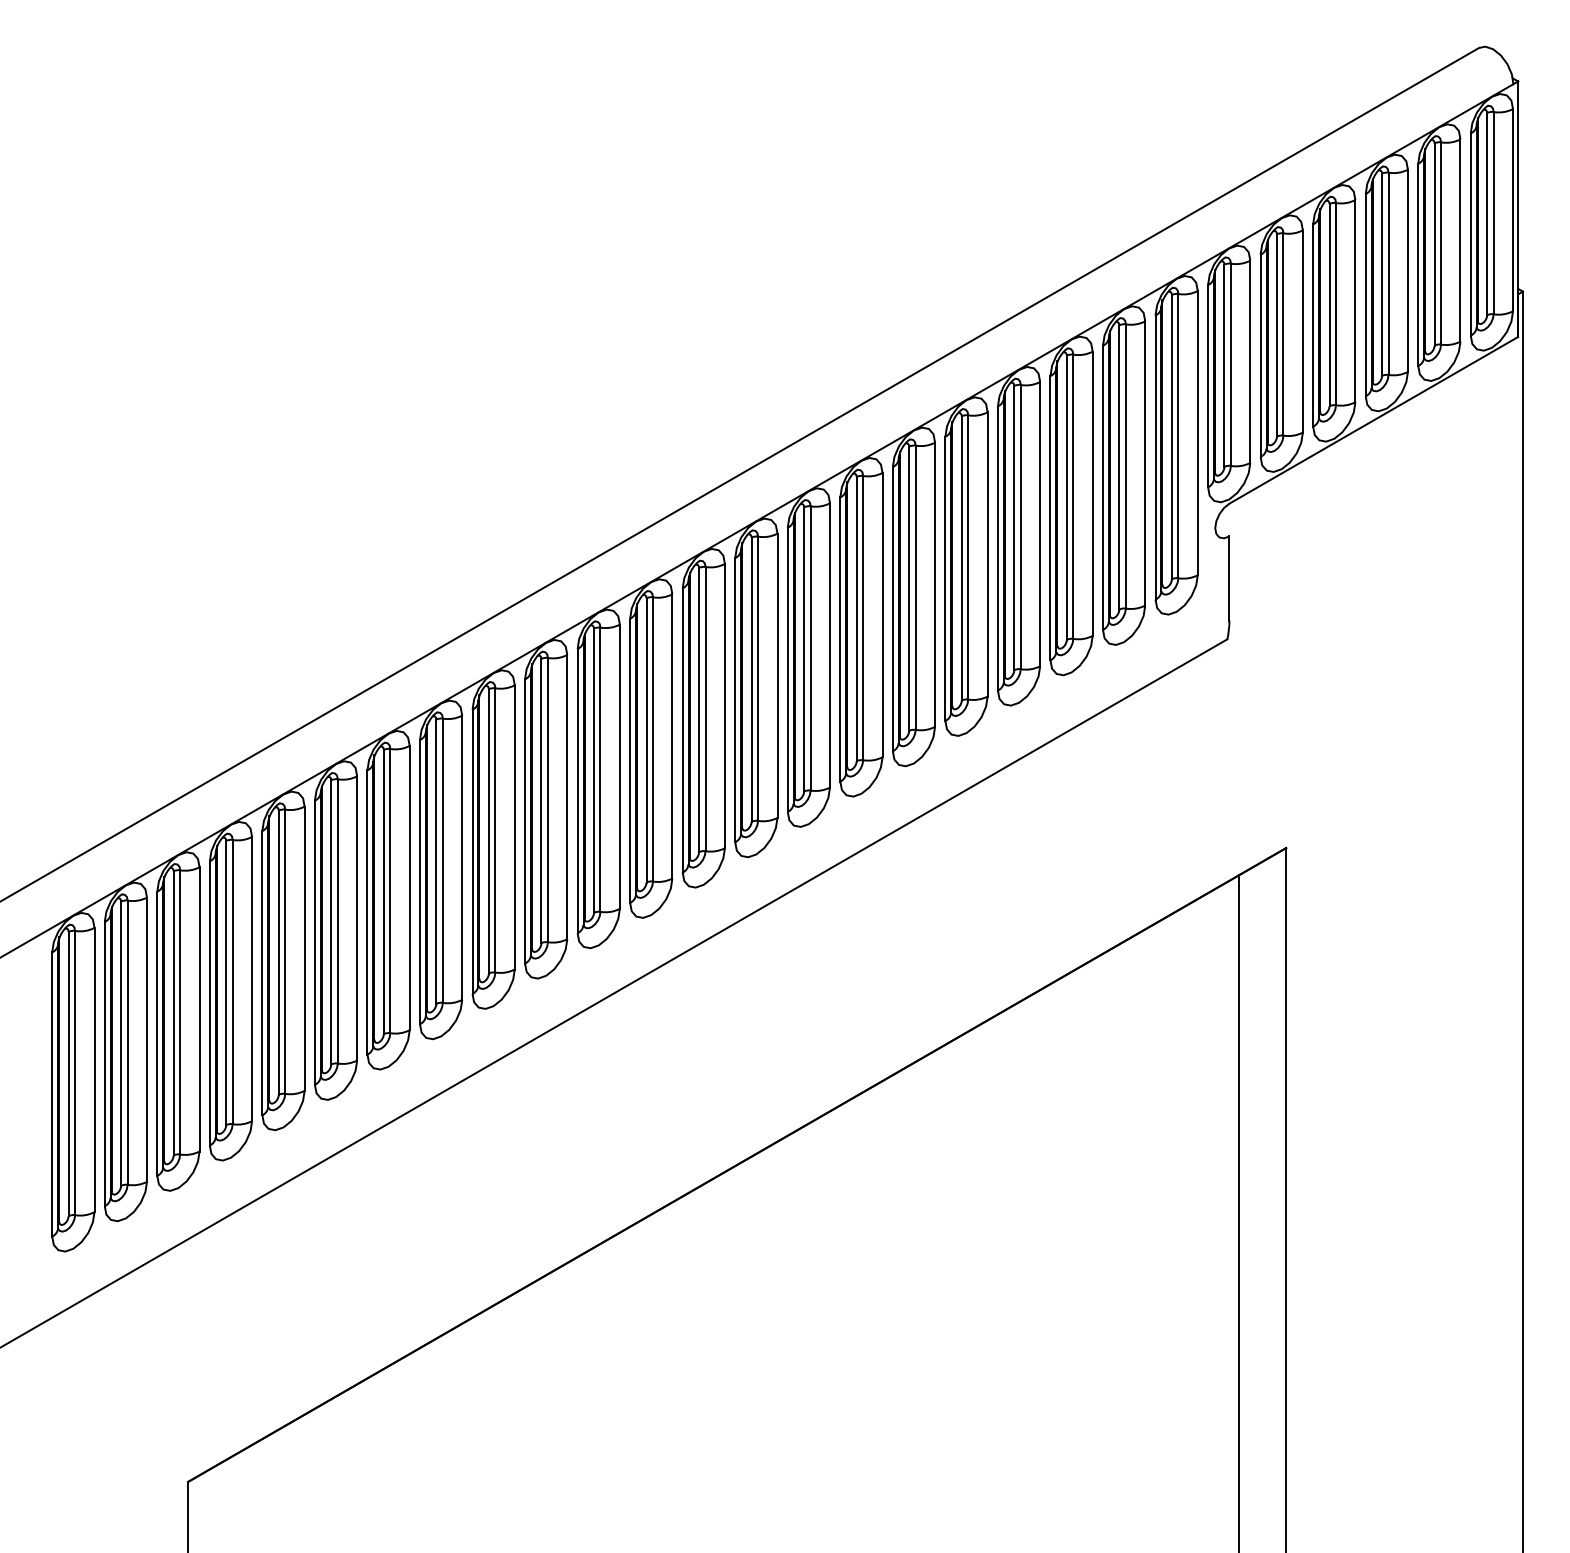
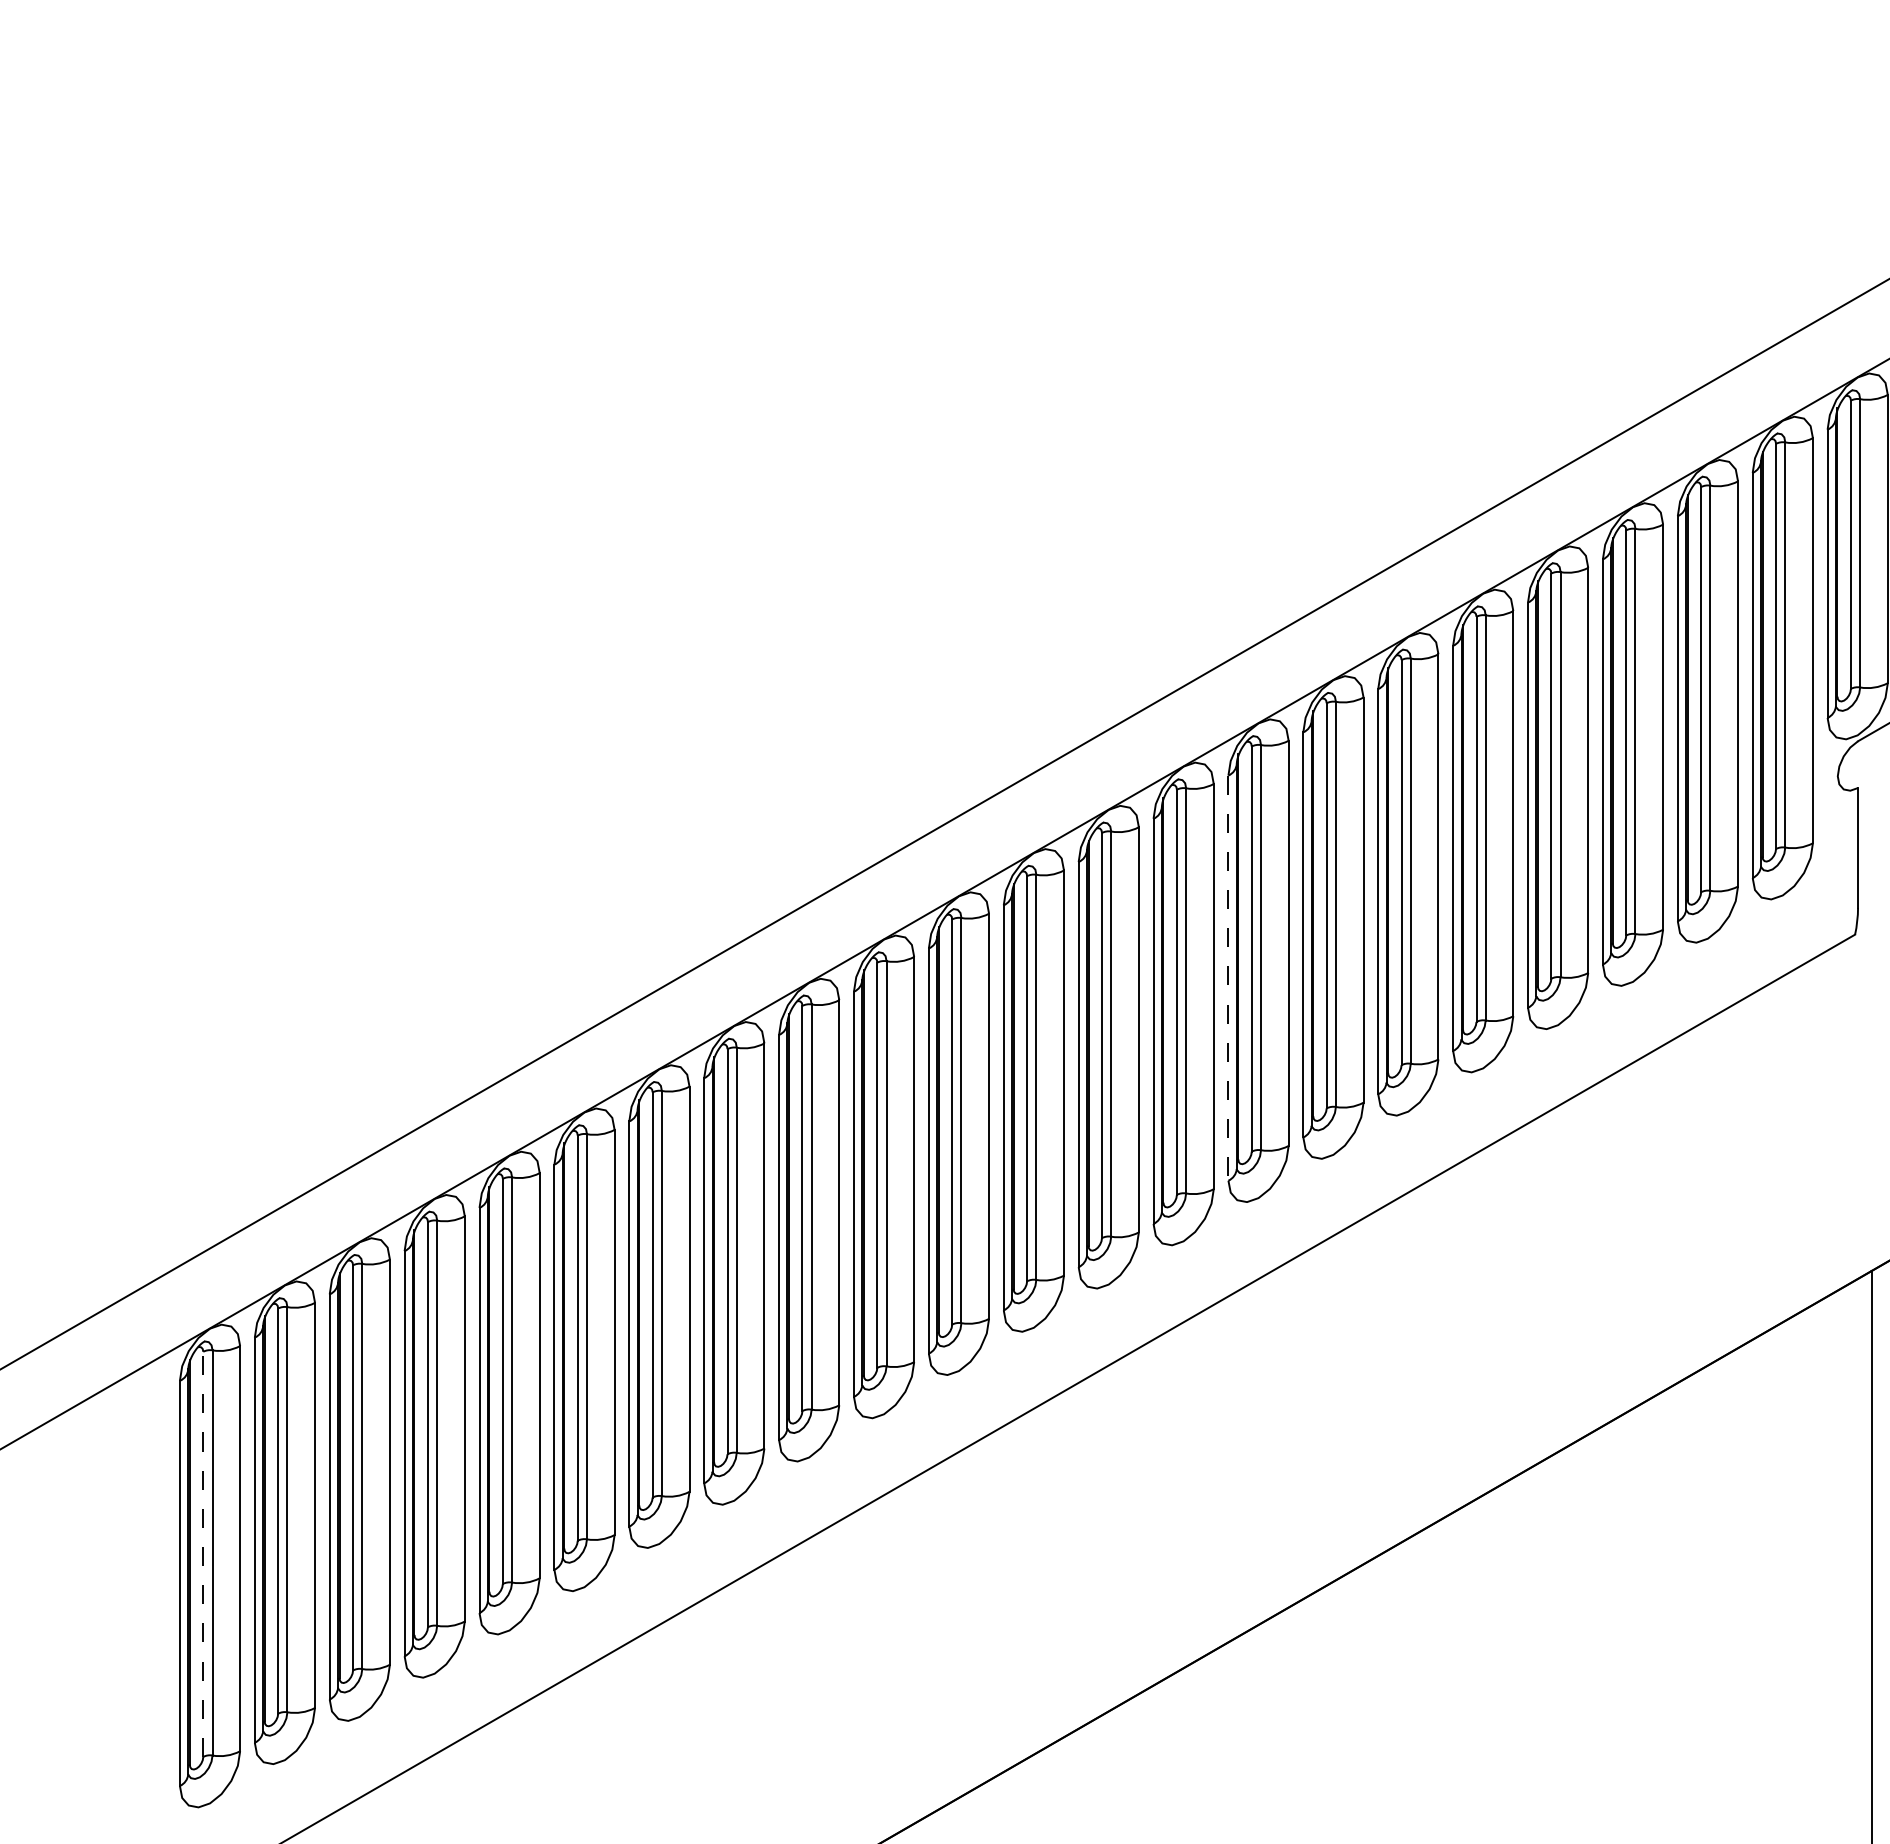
line: (787, 670) -> (1228, 979), solid -> dashed
line: (68, 1073) -> (203, 1553), solid -> dashed

